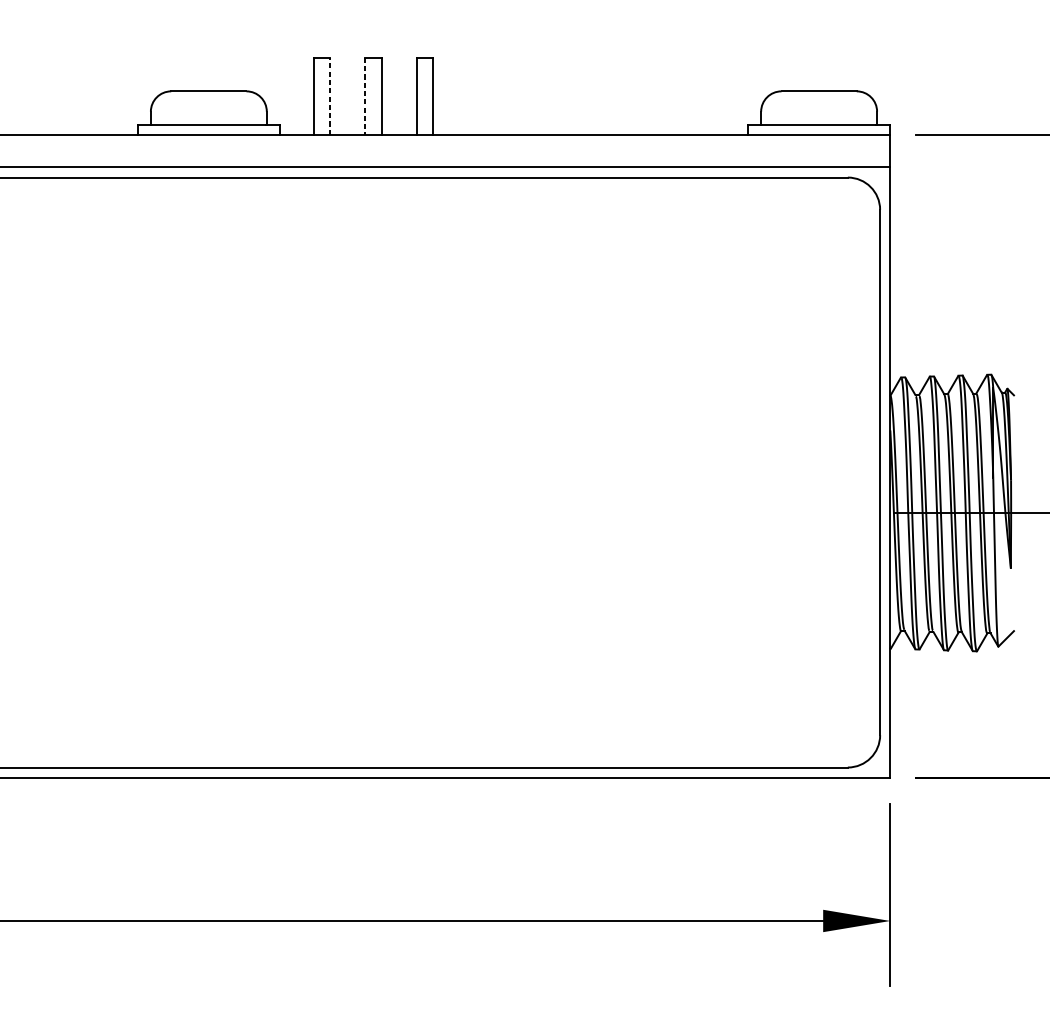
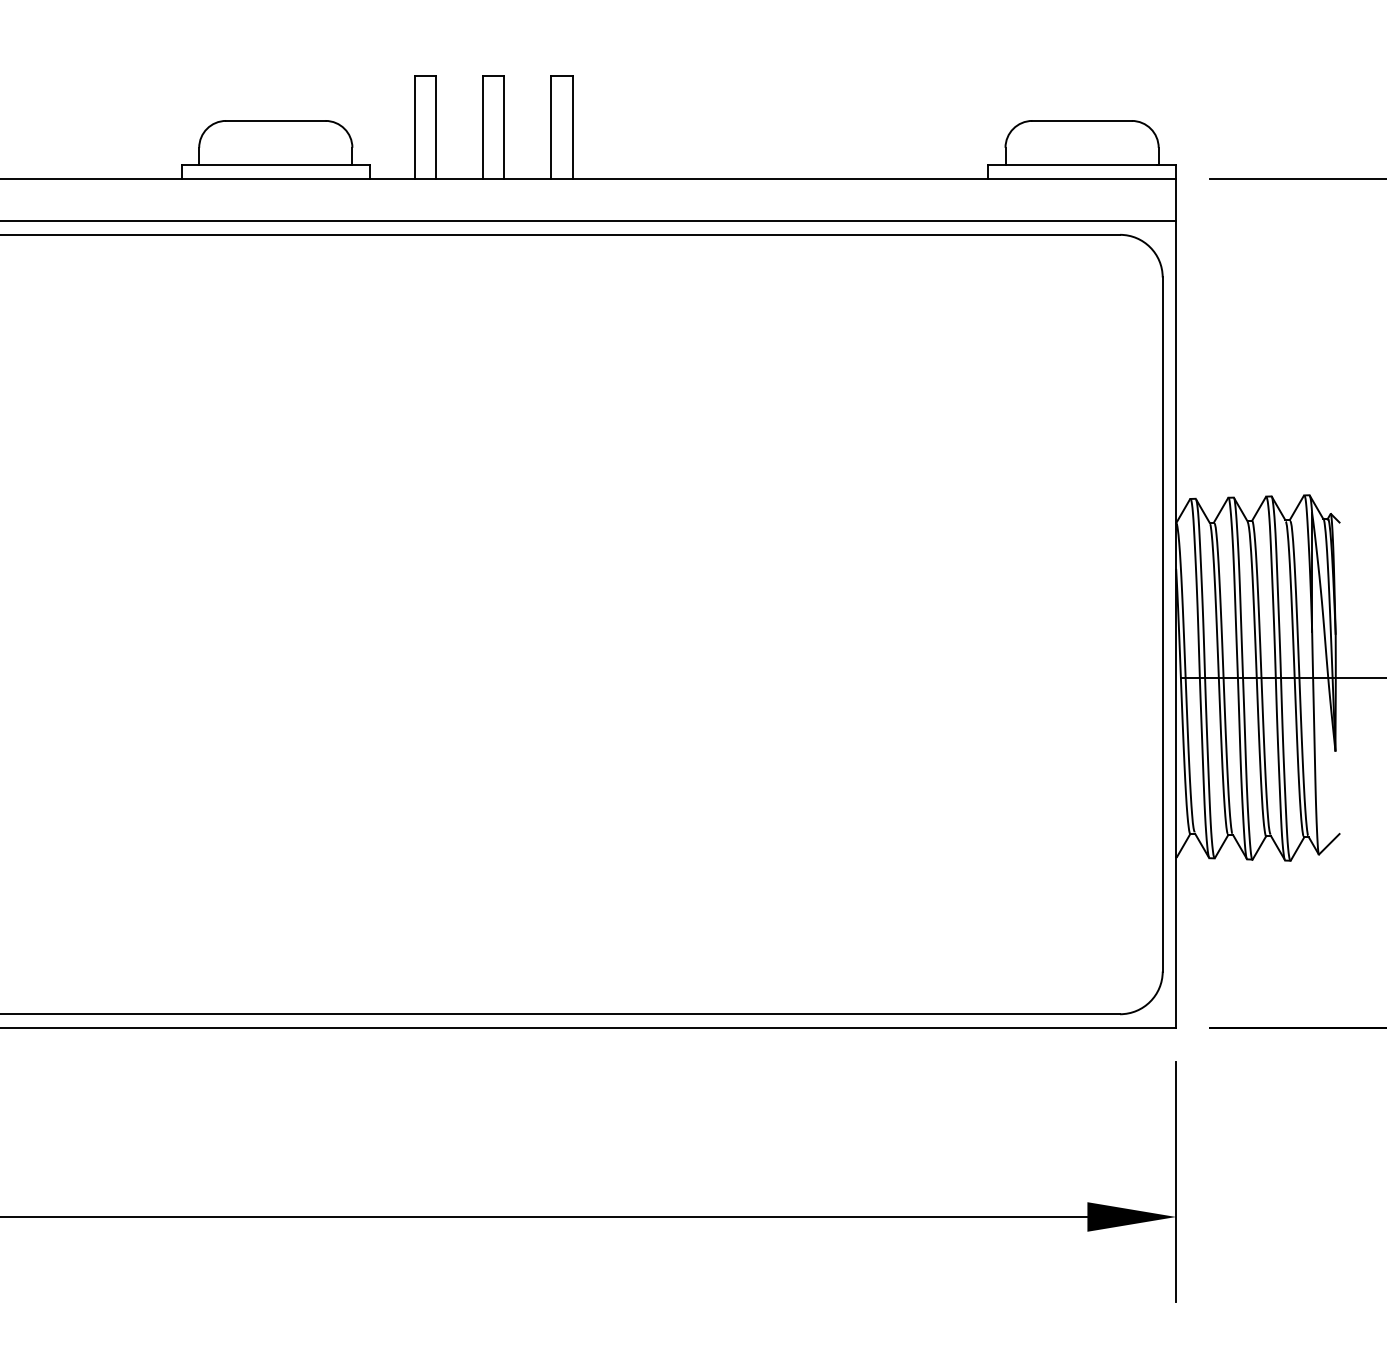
line: (330, 96) -> (436, 127), dashed -> solid
line: (365, 96) -> (482, 127), dashed -> solid

